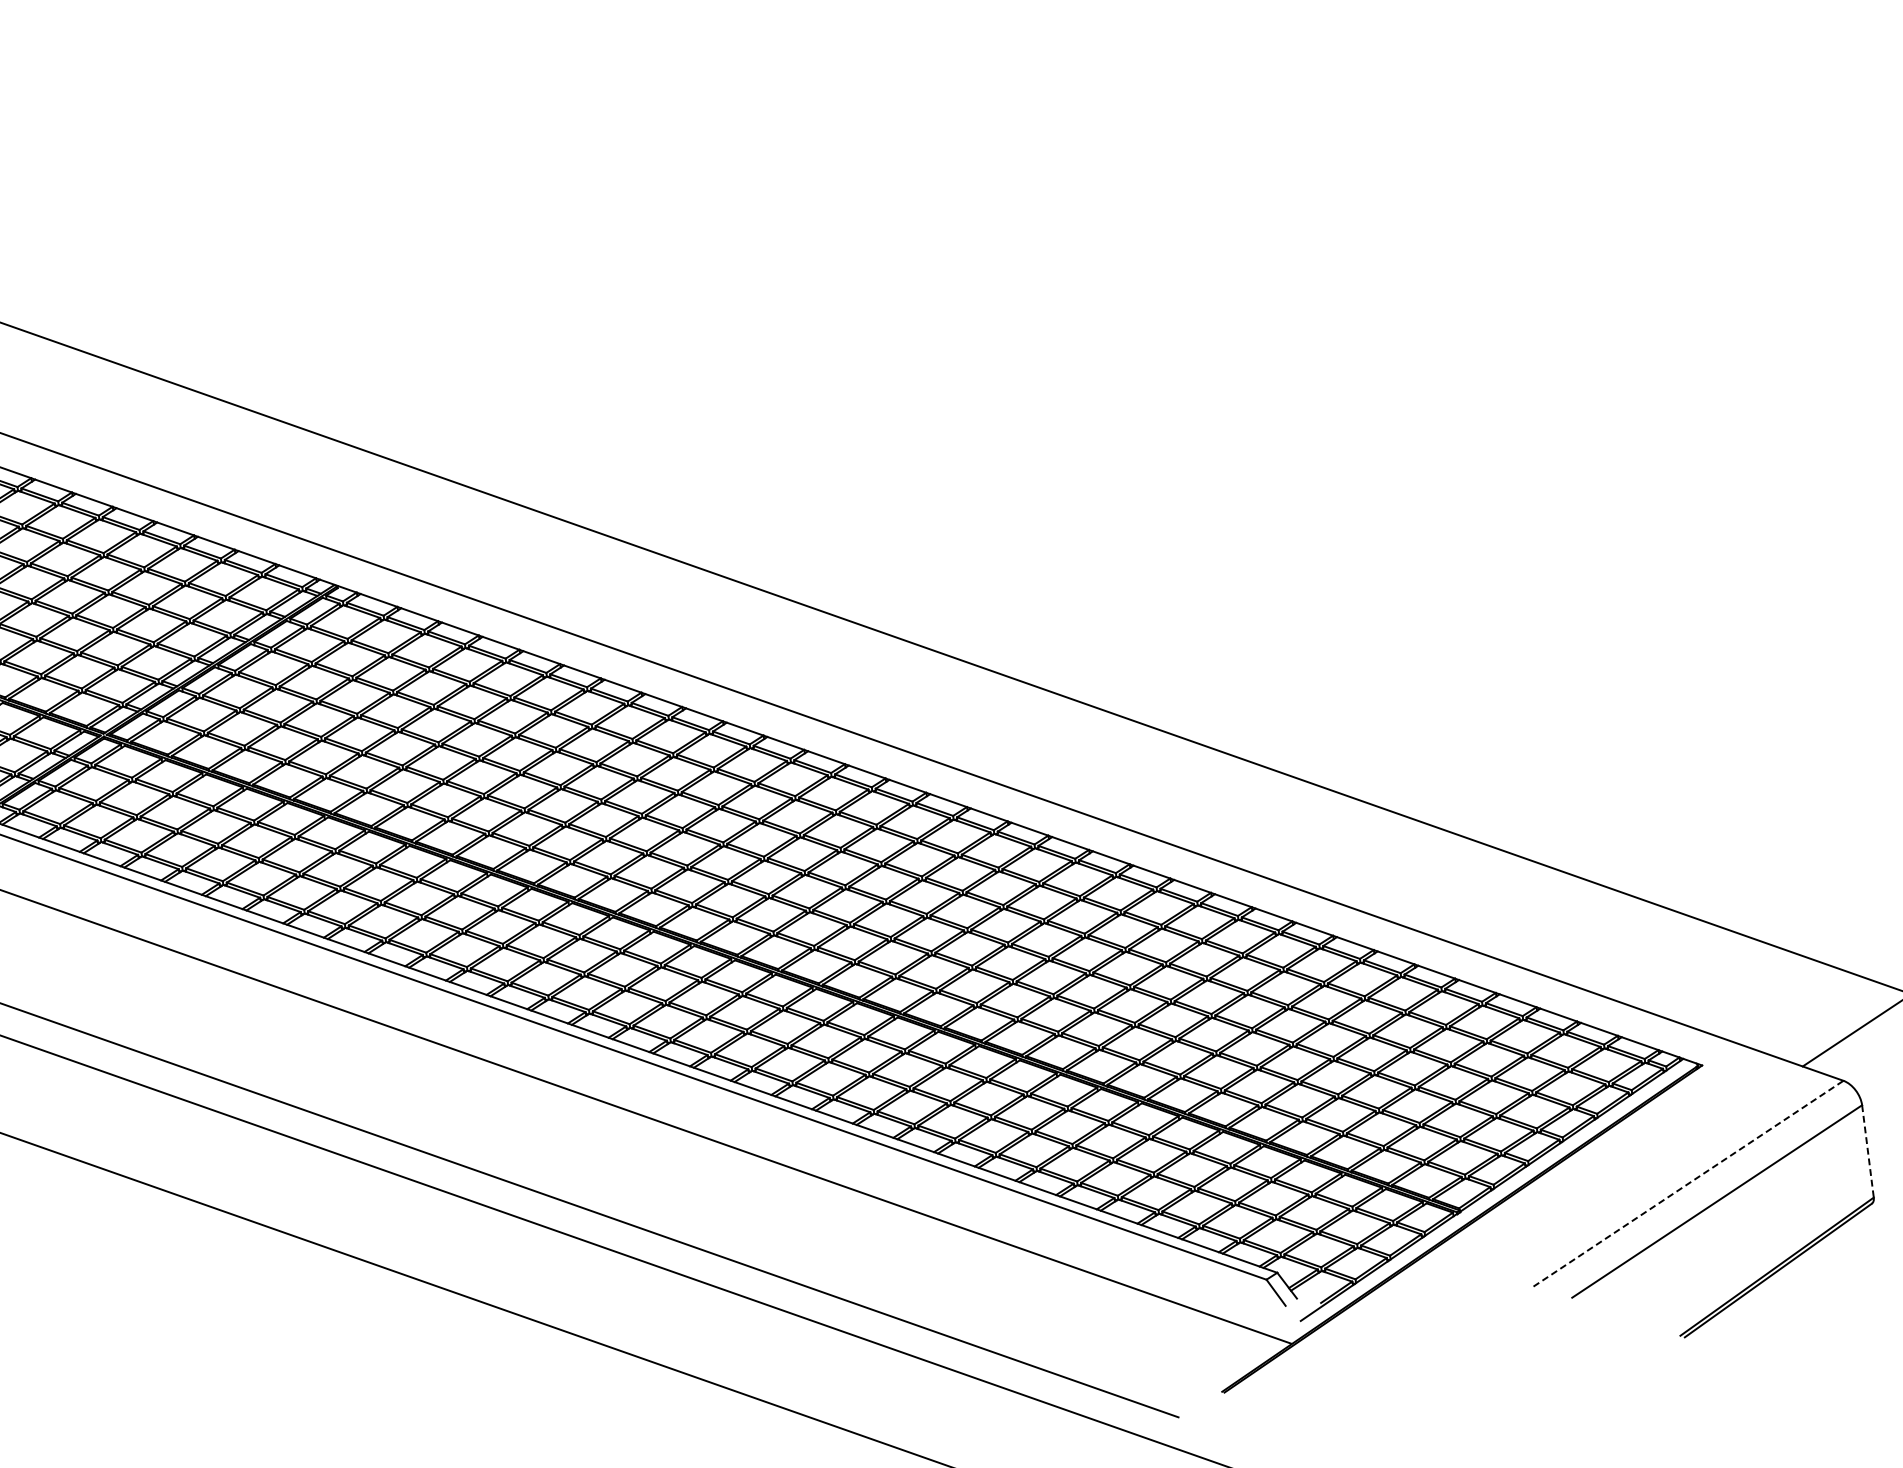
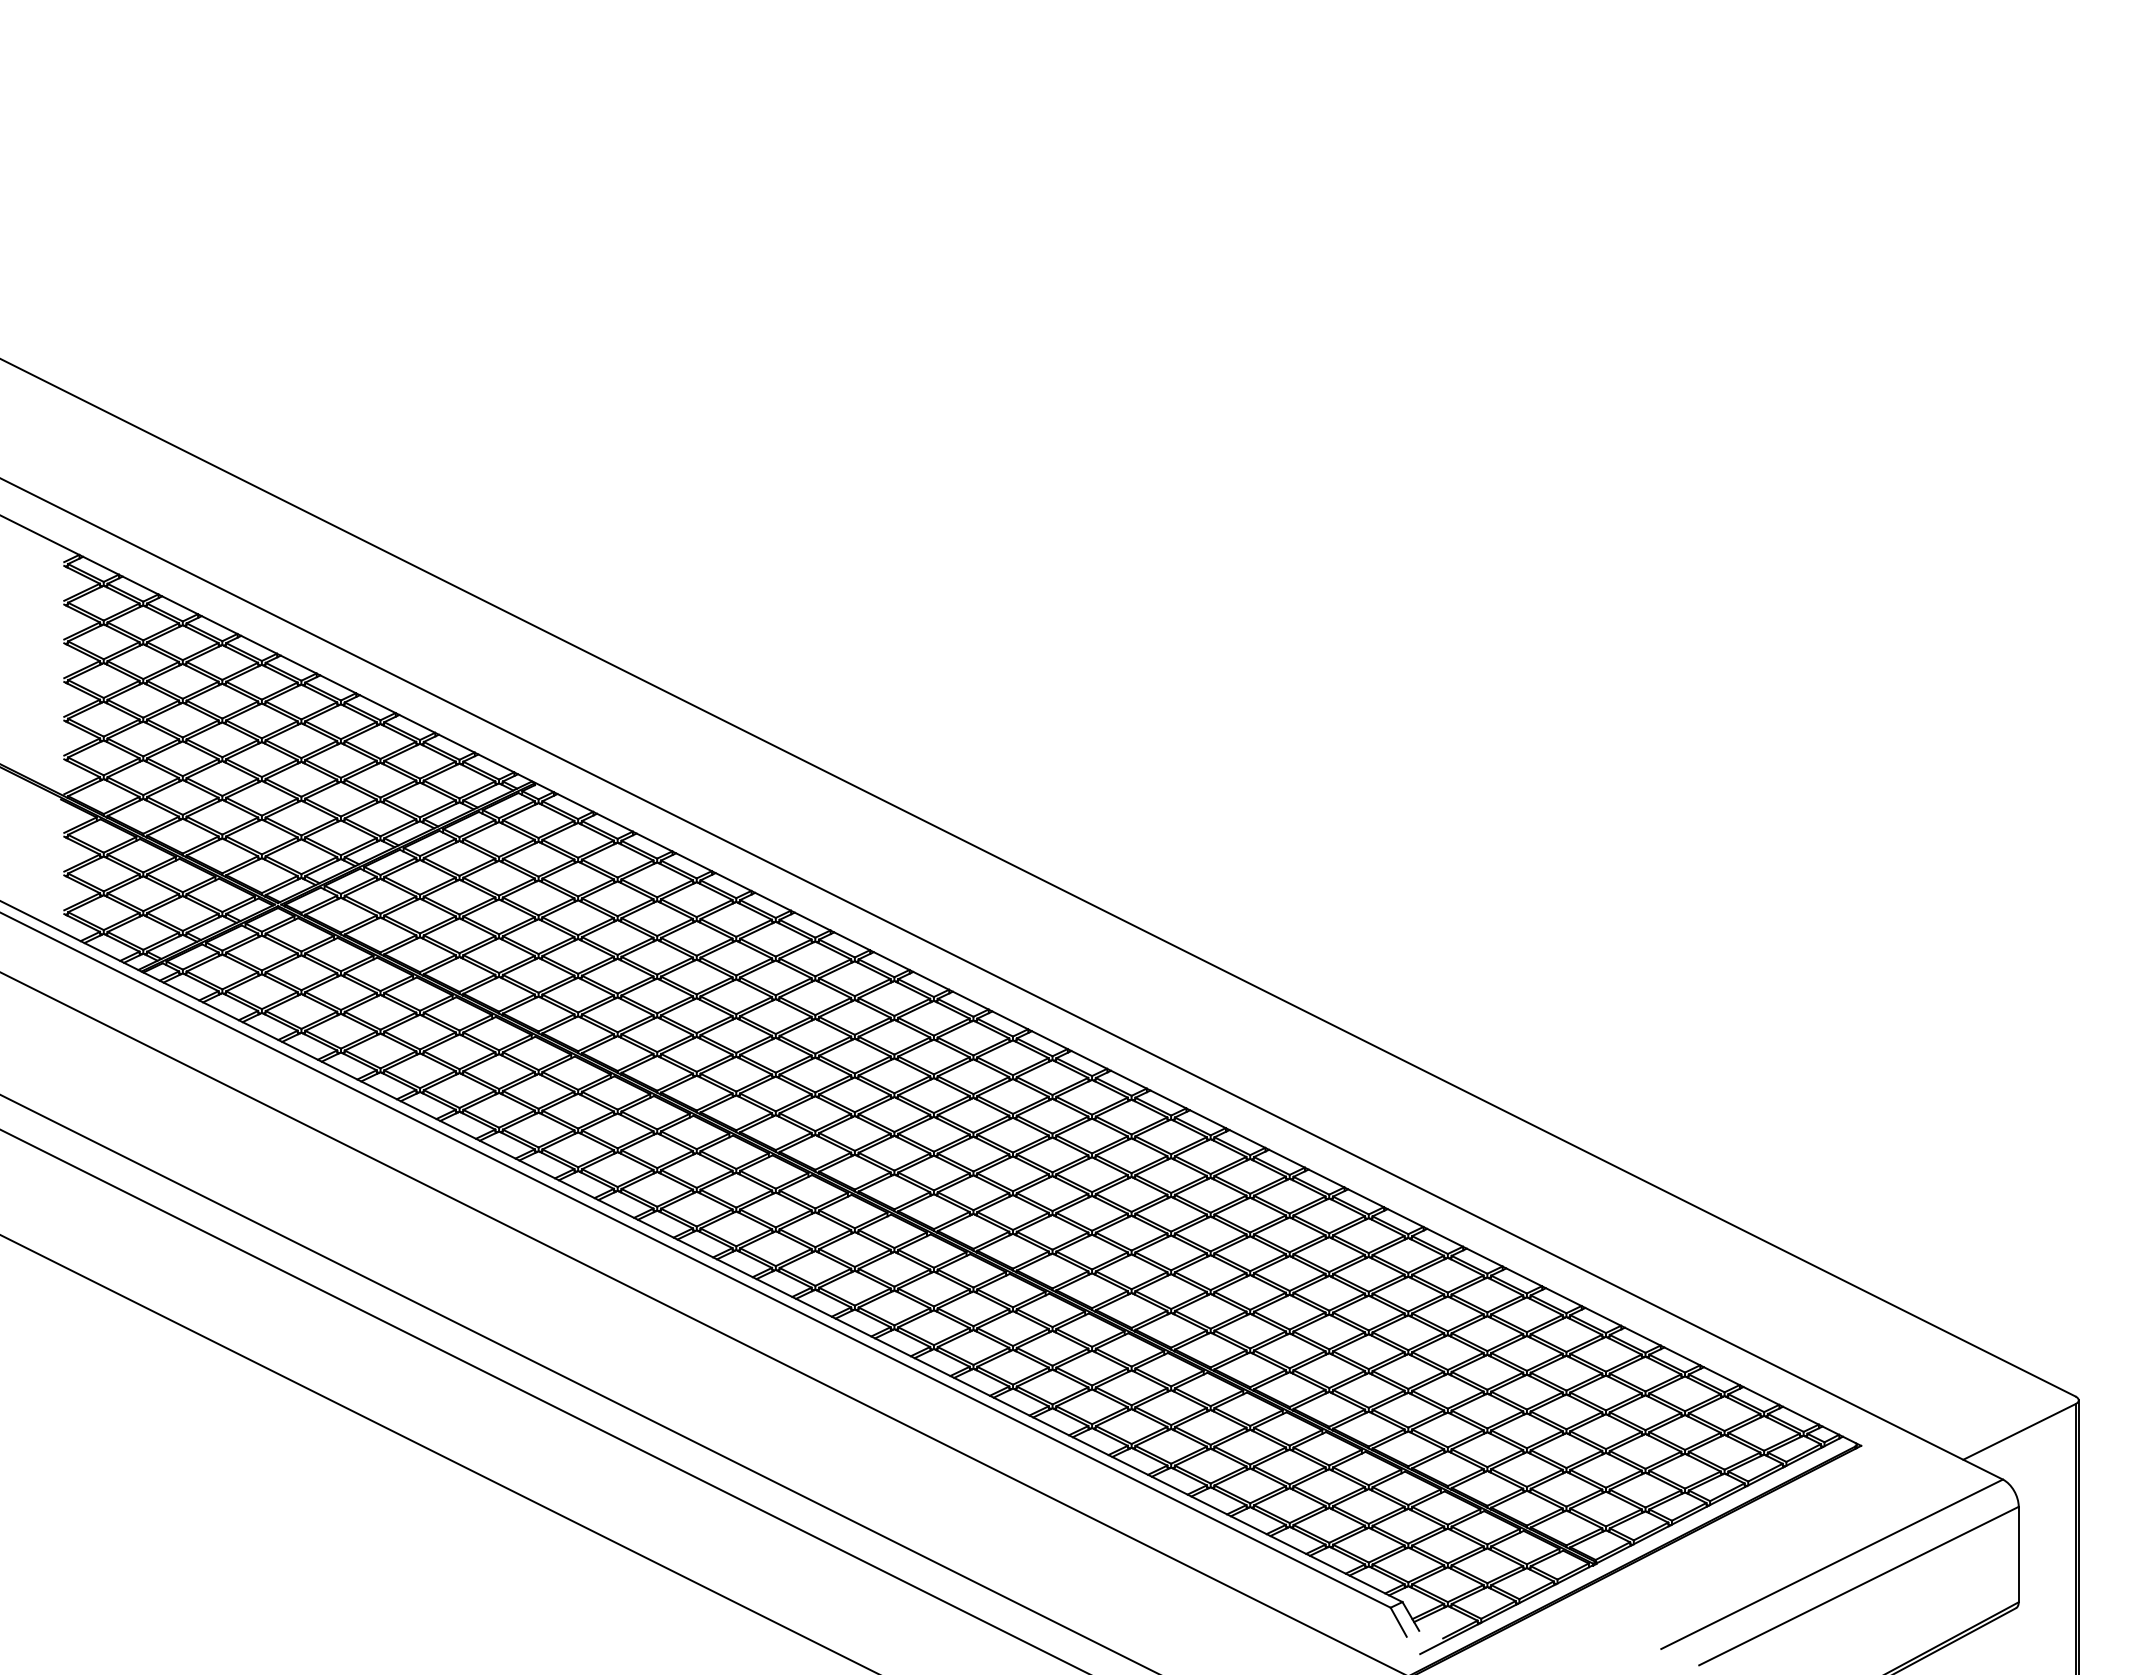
line: (1867, 1151) -> (2018, 1554), dashed -> solid
line: (1688, 1183) -> (1832, 1564), dashed -> solid

